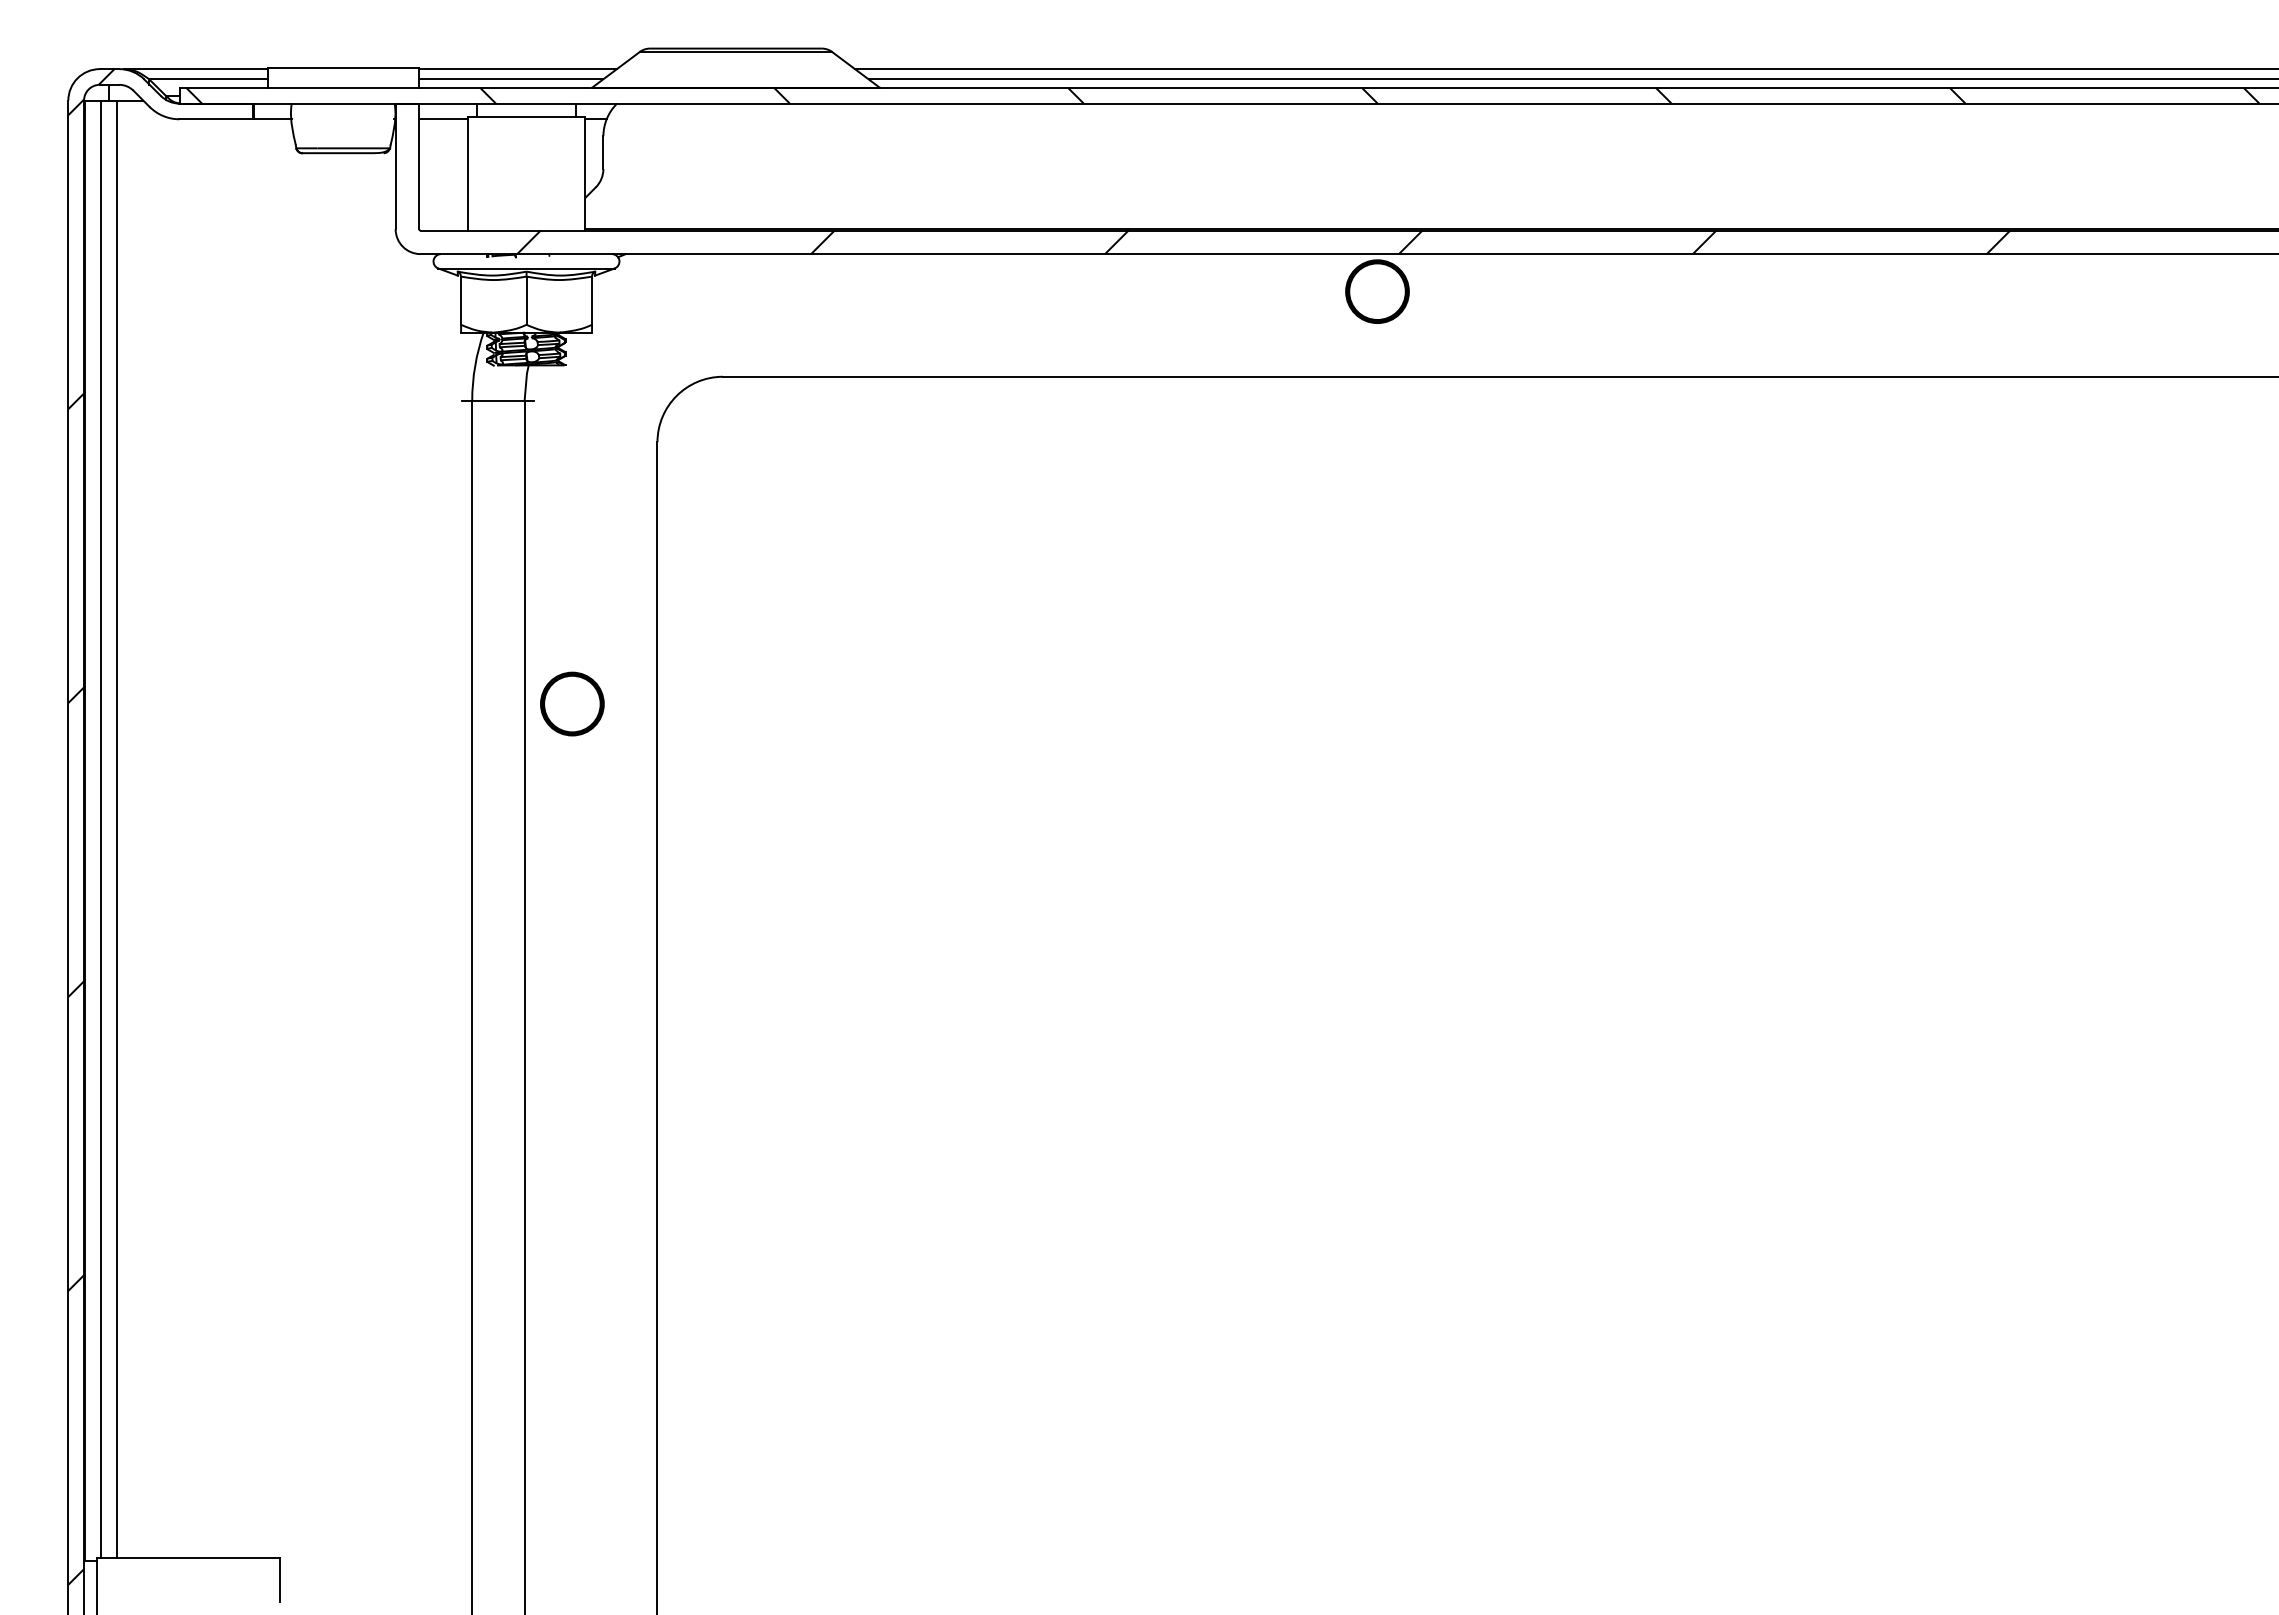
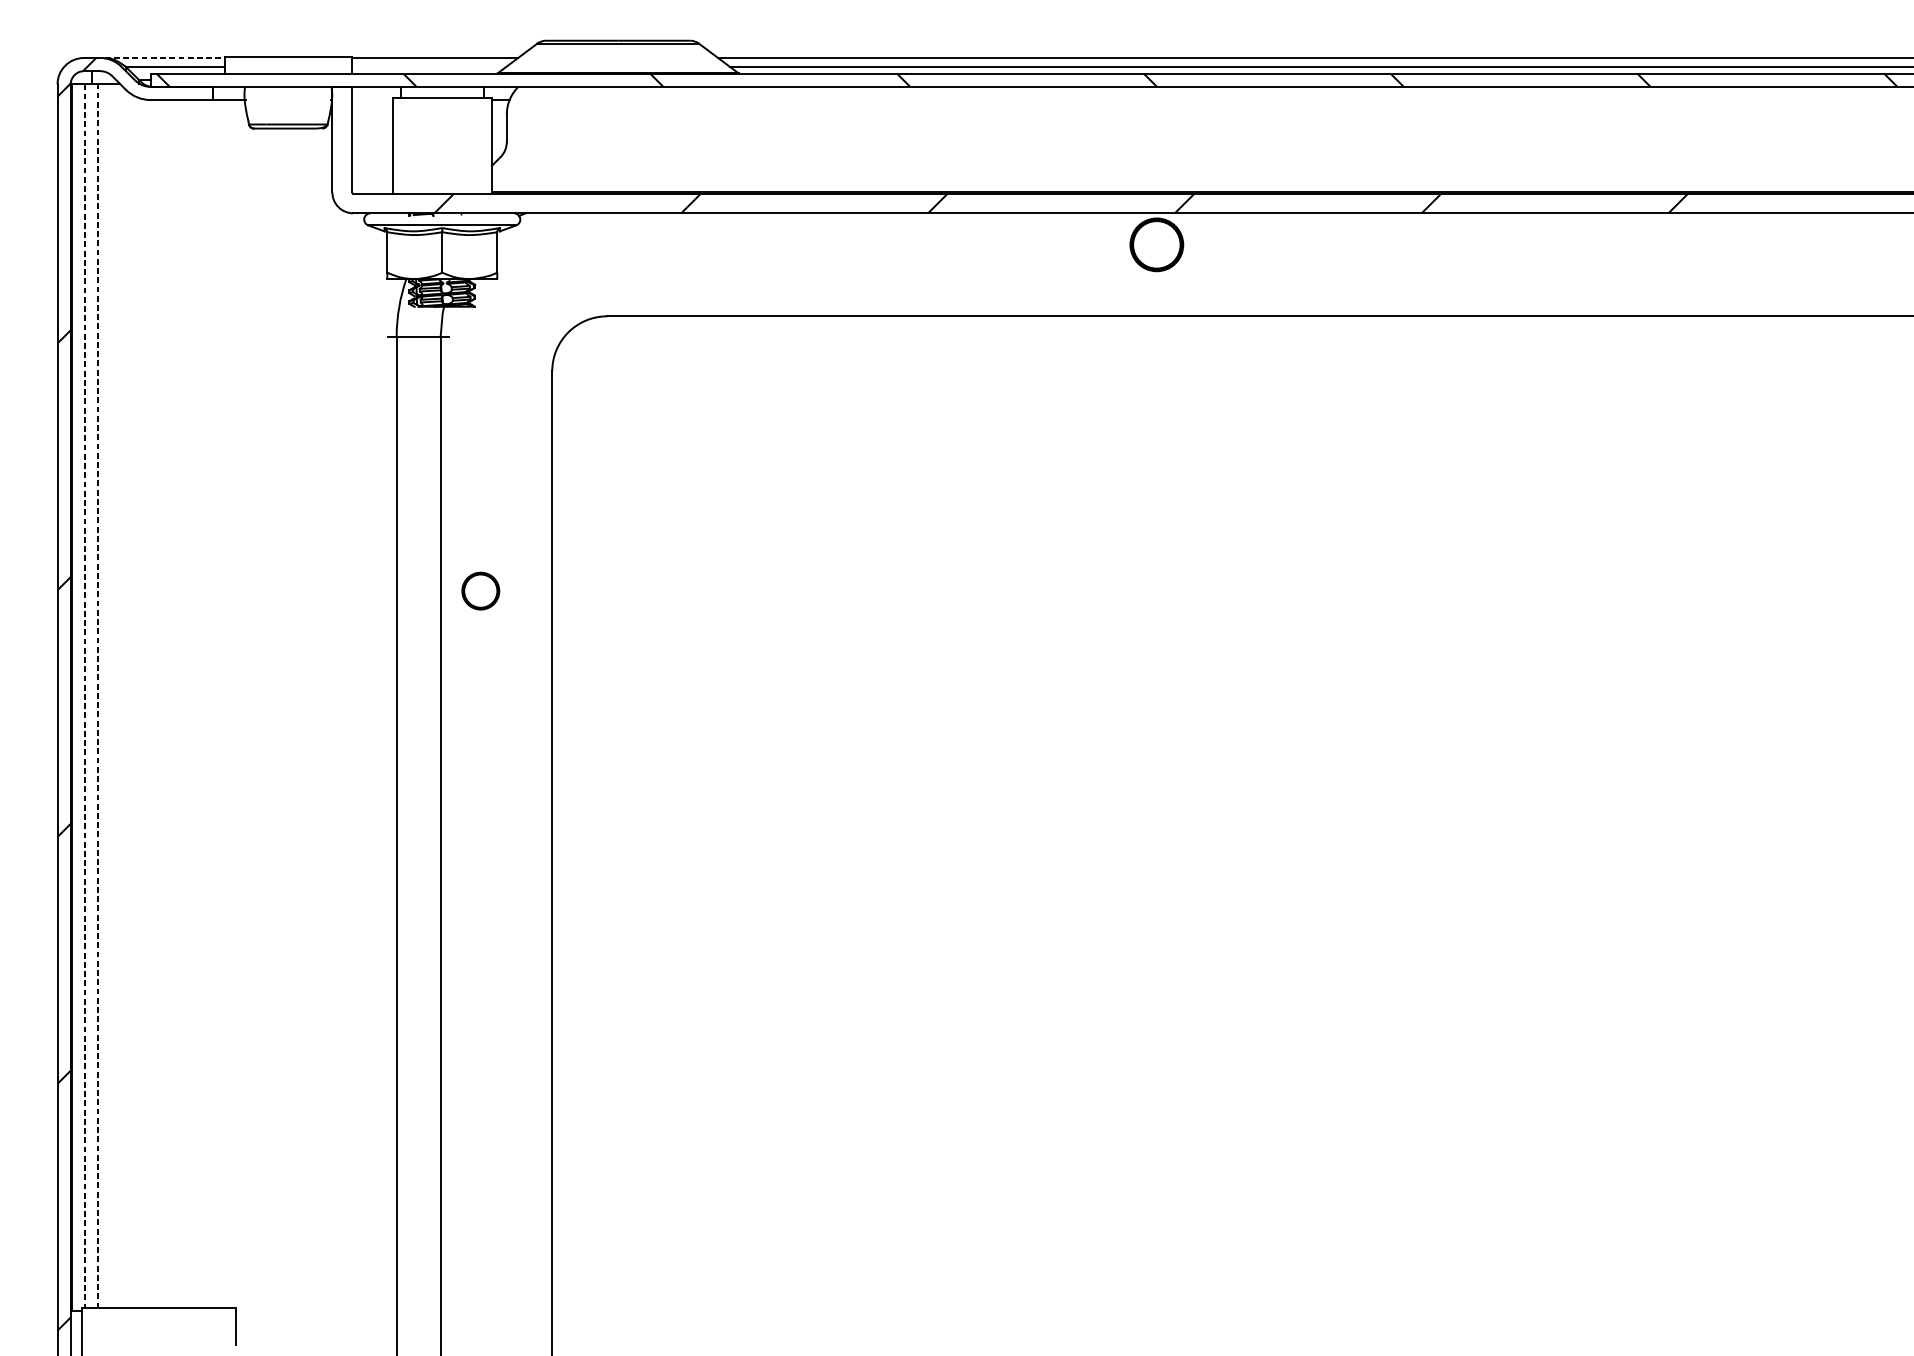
line: (196, 69) -> (165, 58), solid -> dashed
line: (510, 79) -> (428, 66), removed
line: (443, 119) -> (372, 100), removed
part: (572, 703) -> (480, 590), size x0.7
line: (101, 829) -> (85, 696), solid -> dashed
line: (116, 829) -> (97, 696), solid -> dashed

